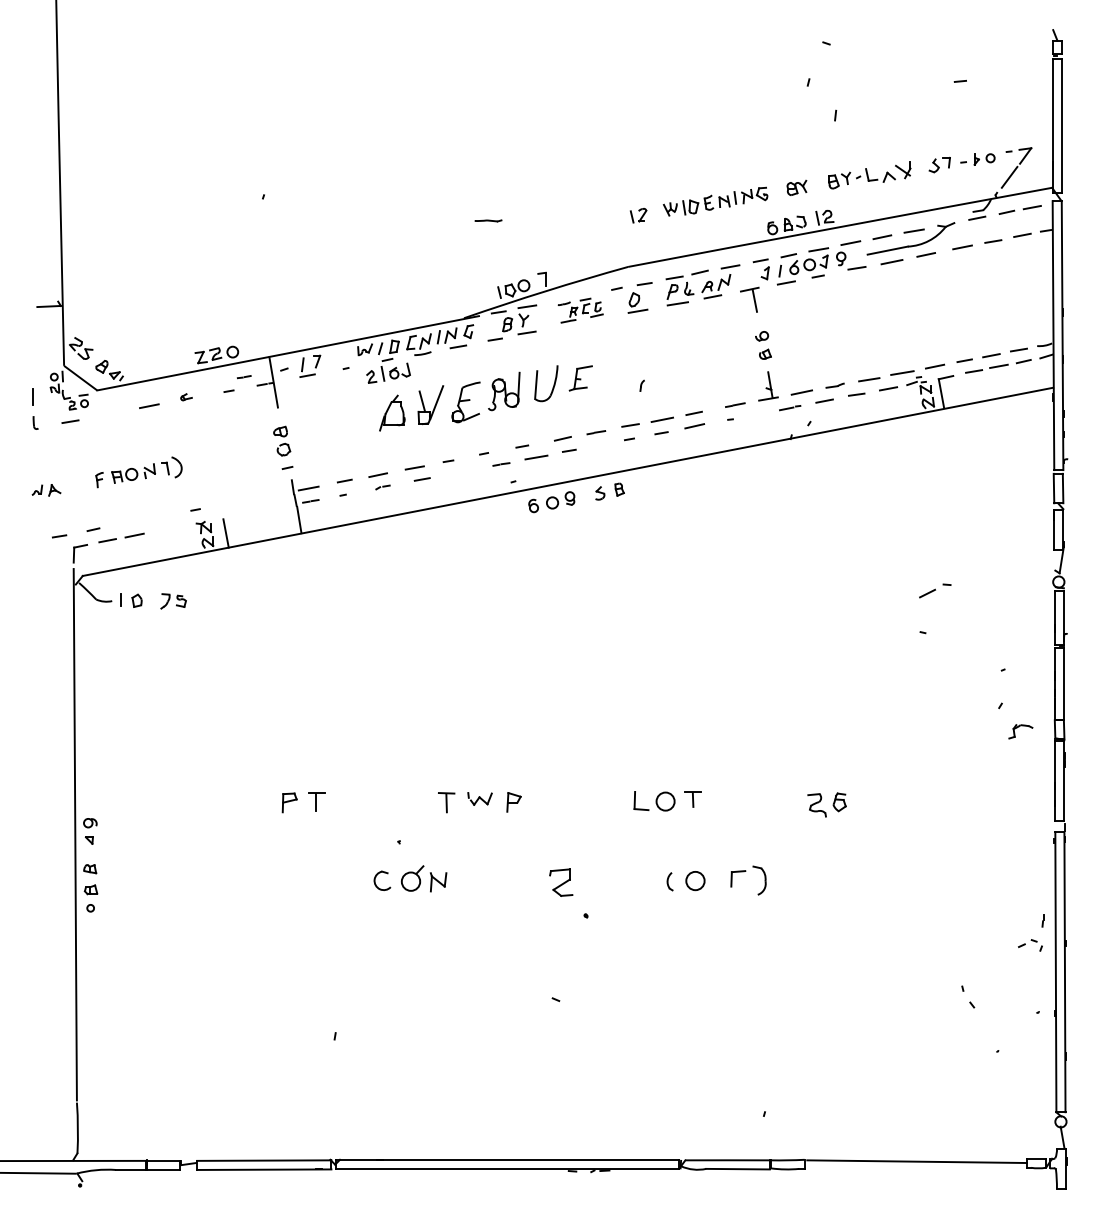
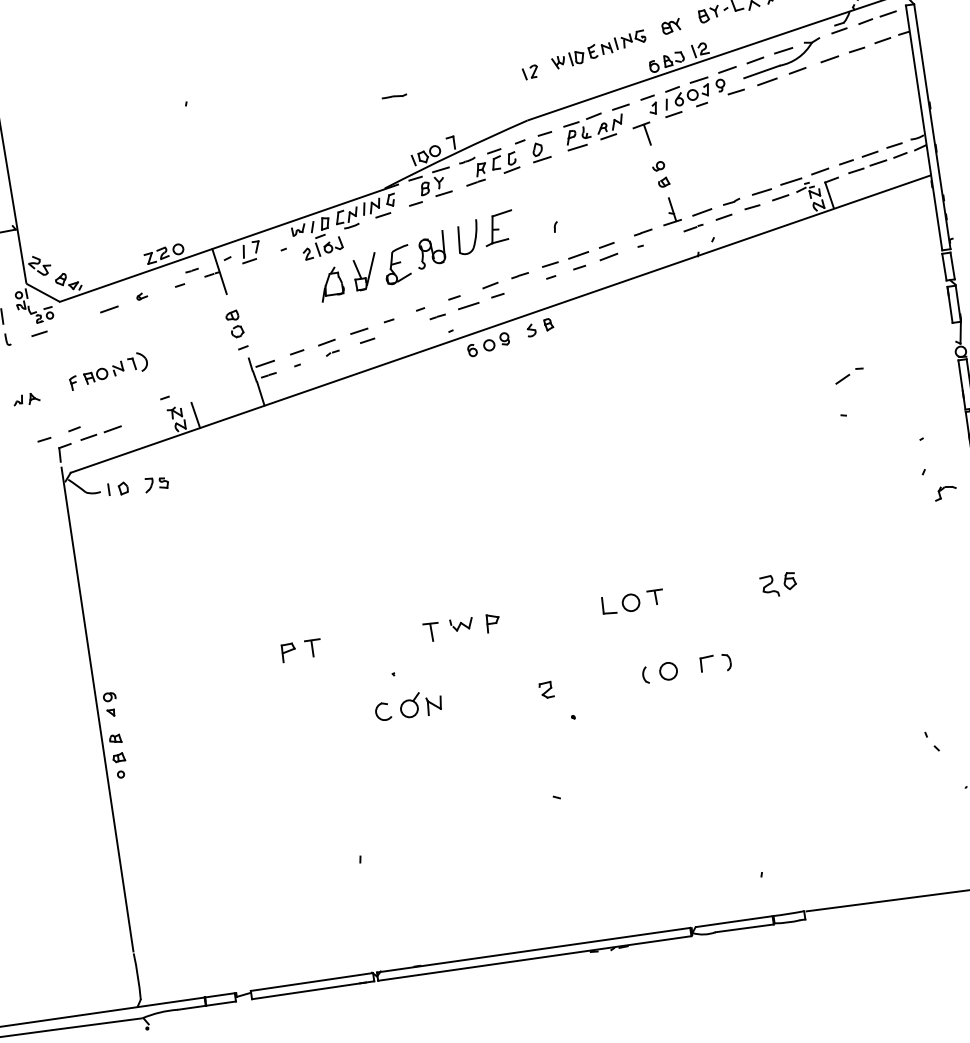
part: (580, 310) -> (489, 166), size x1.43
part: (580, 378) -> (498, 228), size x1.43
part: (759, 879) -> (726, 661), size x0.62
part: (561, 882) -> (546, 690), size x0.62

